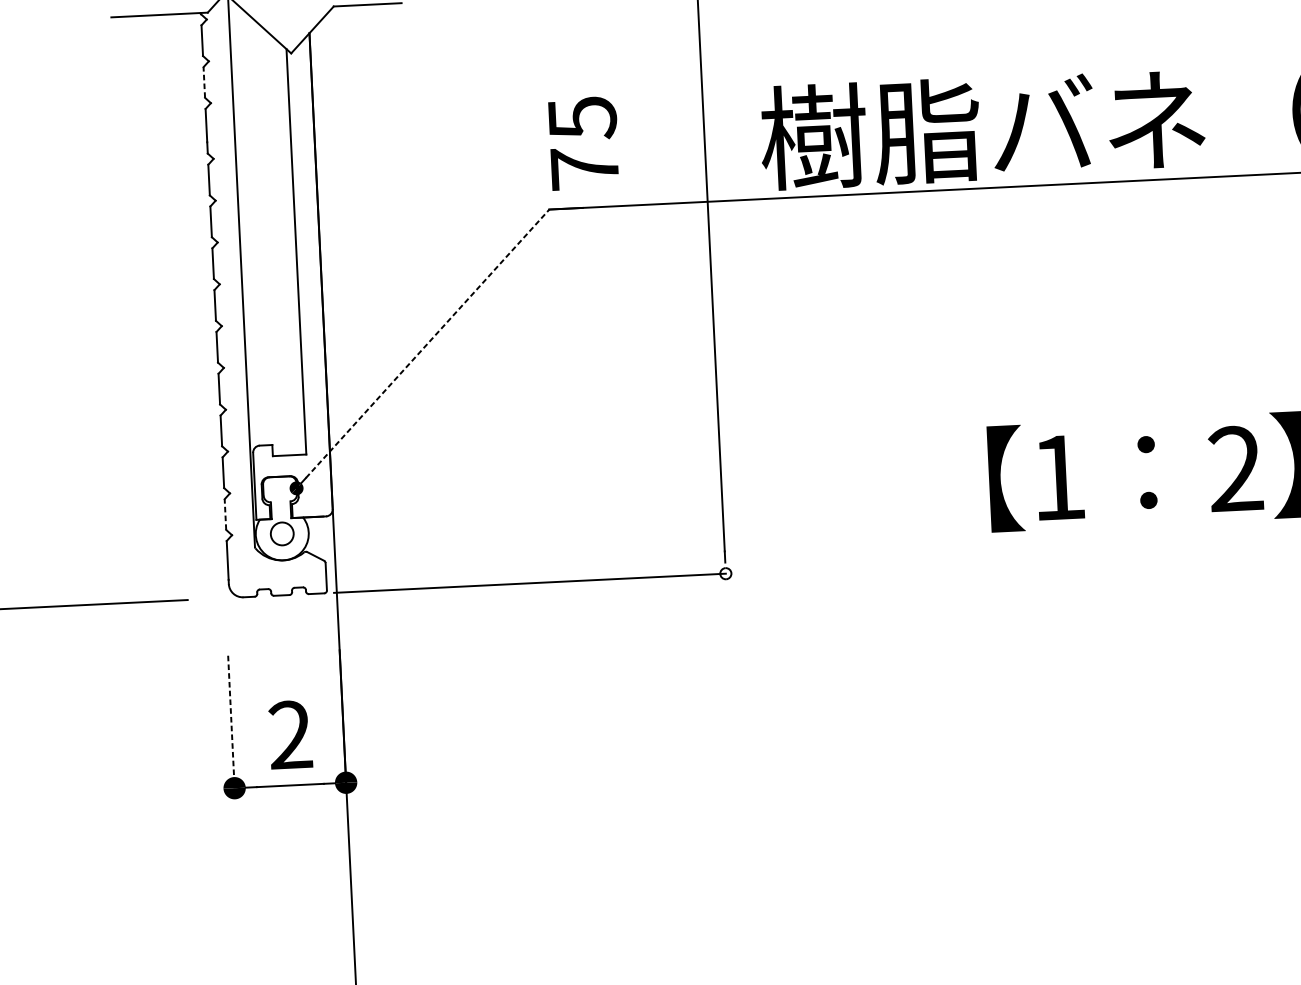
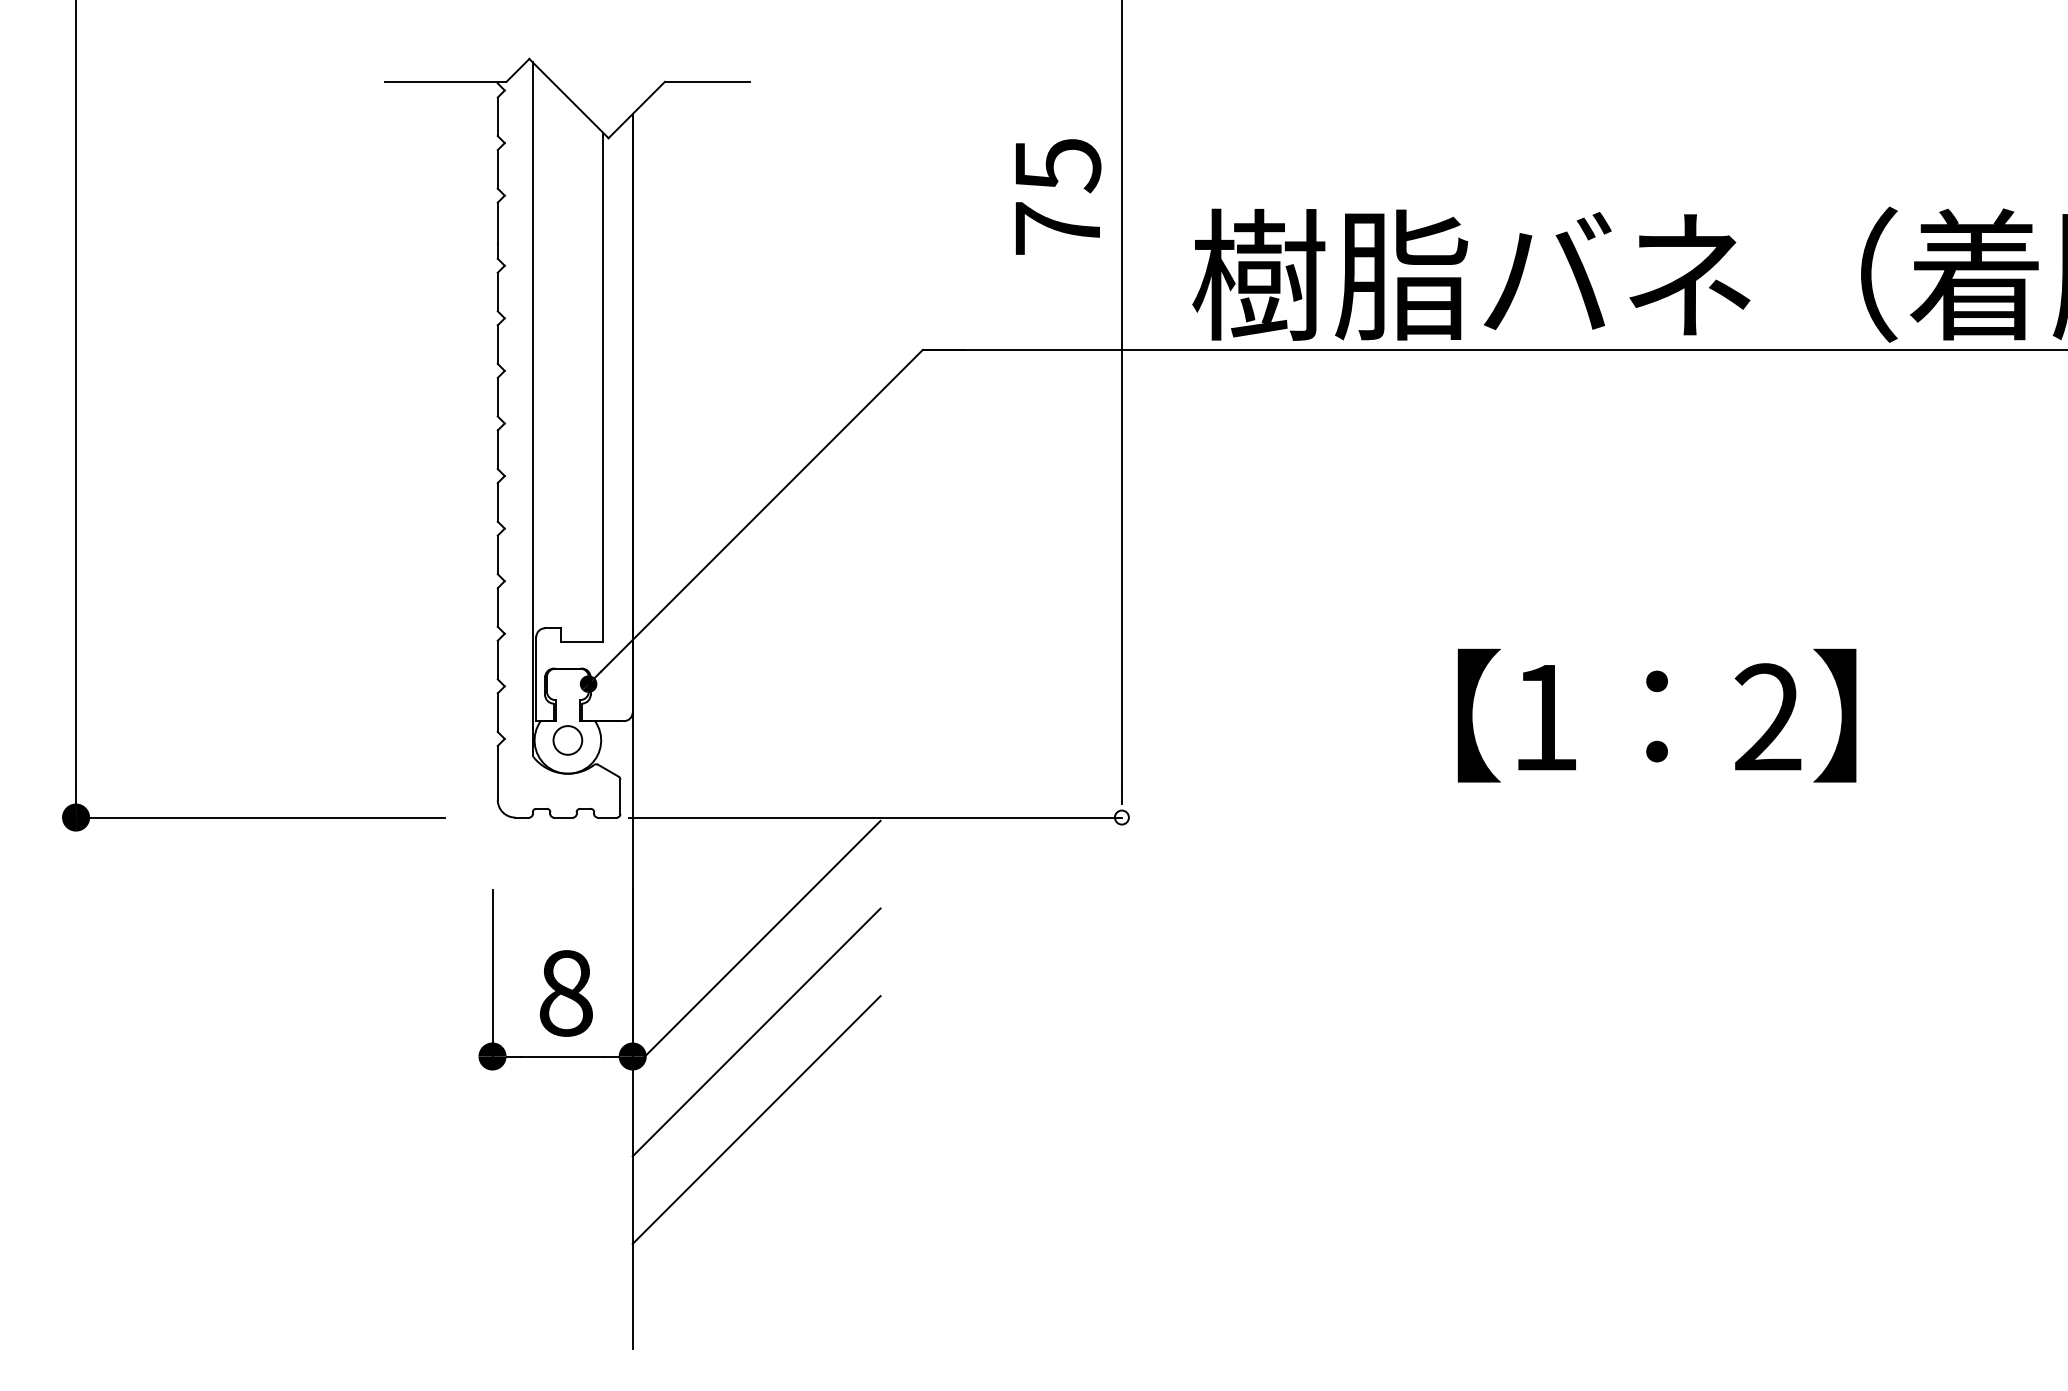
line: (204, 81) -> (497, 168), dashed -> solid
text: (584, 142) -> (1058, 196), moved
line: (427, 343) -> (761, 510), dashed -> solid
line: (225, 514) -> (497, 712), dashed -> solid
line: (440, 688) -> (756, 944), added
line: (231, 722) -> (492, 973), dashed -> solid
text: (290, 734) -> (565, 992), 2 -> 8
line: (443, 758) -> (756, 1032), added
line: (447, 828) -> (756, 1119), added

